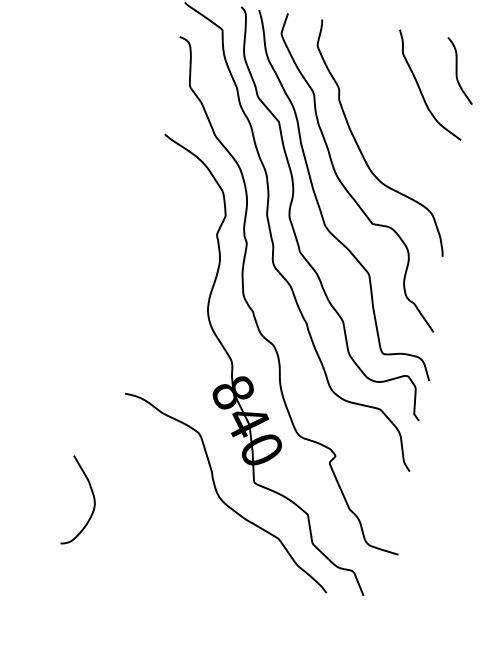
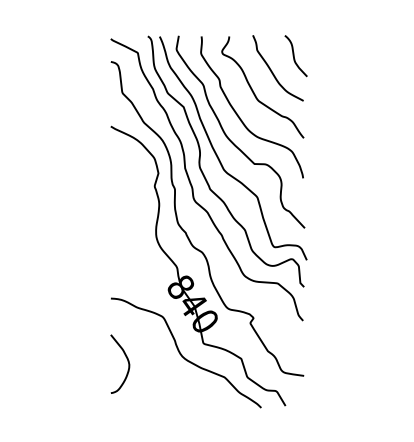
curve: (389, 116) -> (254, 92), added
curve: (92, 499) -> (127, 361), moved

